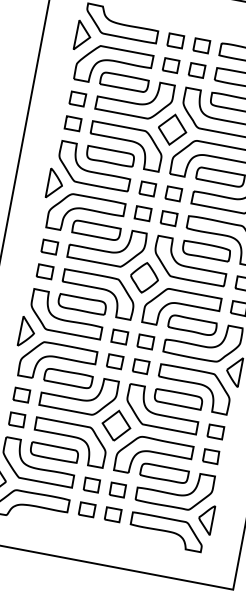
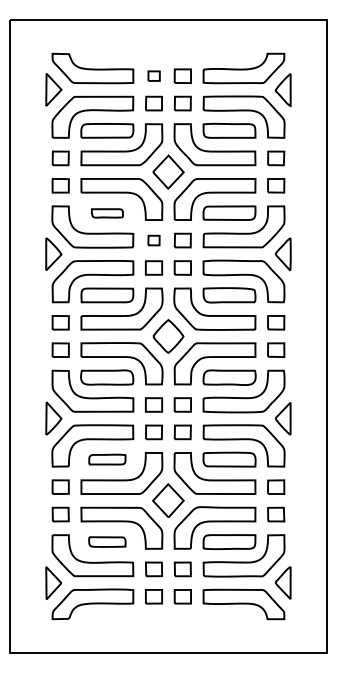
part: (176, 40) -> (154, 75), size x0.7
part: (110, 156) -> (107, 213), size x0.6
part: (147, 188) -> (153, 240), size x0.7
part: (68, 378) -> (107, 459), size x0.7
part: (54, 452) -> (107, 541), size x0.7

